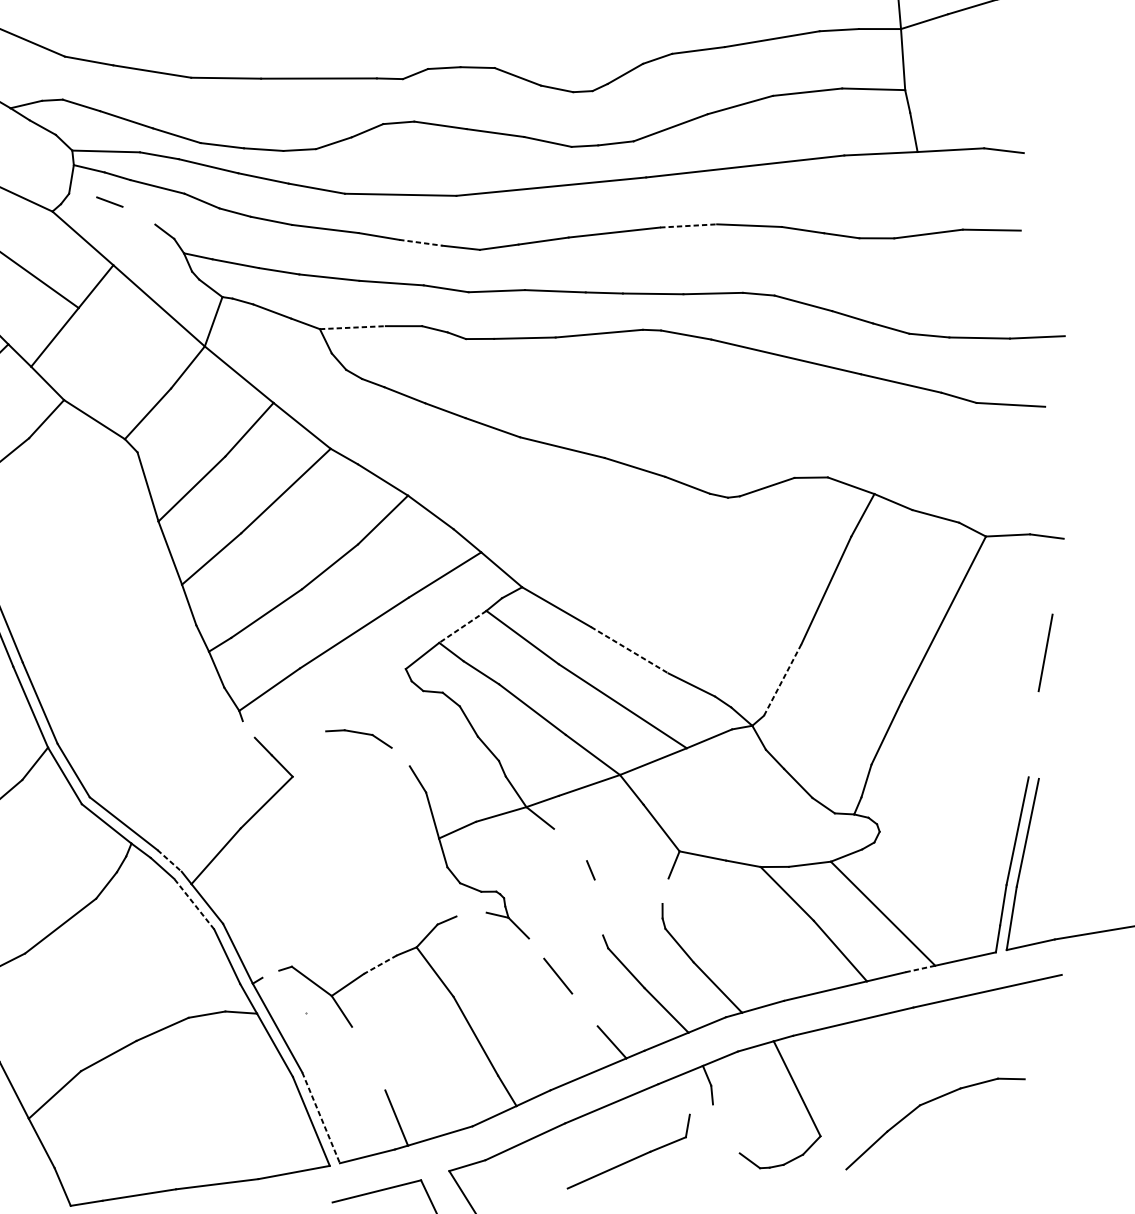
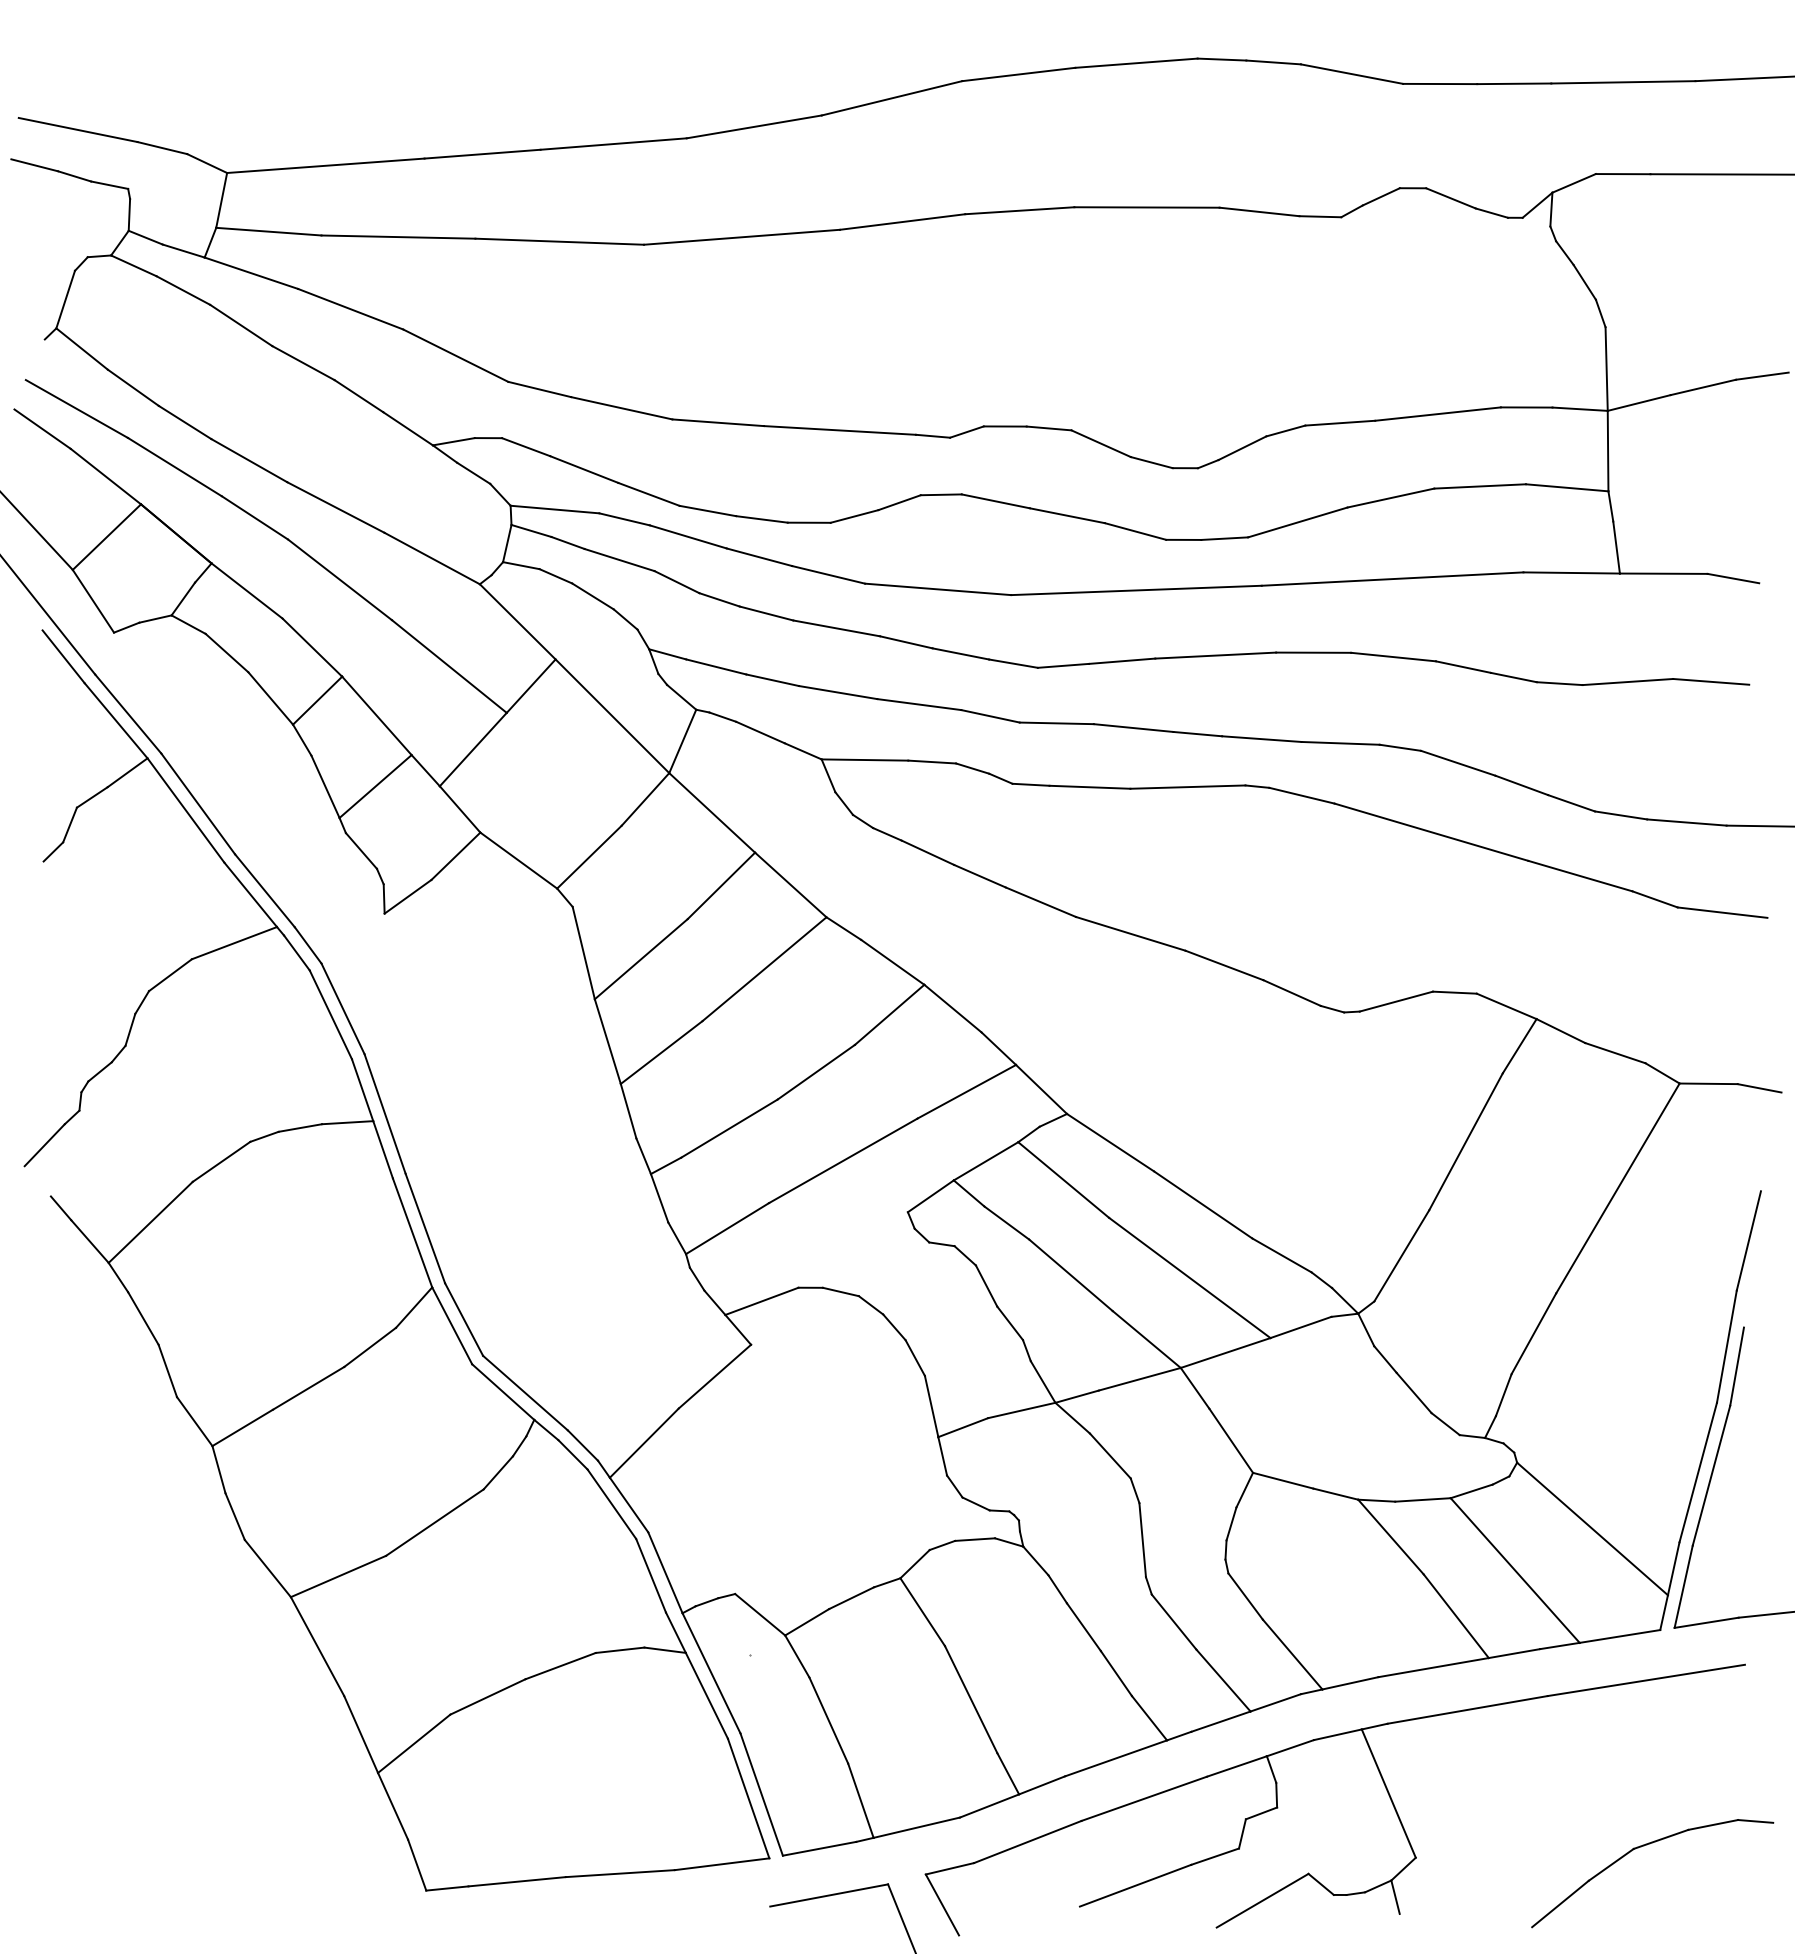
line: (83, 195) -> (521, 565), added
line: (138, 215) -> (592, 596), added
line: (688, 225) -> (1313, 652), dashed -> solid
line: (420, 242) -> (960, 653), dashed -> solid
line: (353, 328) -> (865, 760), dashed -> solid
line: (462, 627) -> (985, 1161), dashed -> solid
line: (629, 650) -> (1203, 1205), dashed -> solid
line: (783, 679) -> (1402, 1255), dashed -> solid
line: (248, 728) -> (696, 1278), added
line: (1033, 734) -> (1726, 1346), added
line: (298, 742) -> (761, 1300), added
line: (1041, 748) -> (1736, 1366), added
line: (400, 757) -> (894, 1327), added
line: (569, 844) -> (1109, 1455), added
line: (170, 860) -> (583, 1445), dashed -> solid
line: (939, 878) -> (1592, 1528), added
line: (665, 890) -> (1231, 1523), added
line: (193, 903) -> (611, 1503), dashed -> solid
line: (598, 907) -> (1142, 1540), added
line: (471, 914) -> (975, 1539), added
line: (536, 948) -> (1057, 1589), added
line: (380, 964) -> (851, 1598), dashed -> solid
line: (920, 968) -> (1560, 1645), dashed -> solid
line: (270, 974) -> (706, 1602), added
line: (584, 1009) -> (1115, 1673), added
line: (368, 1058) -> (828, 1720), added
part: (928, 1103) -> (1644, 1846), moved
line: (701, 1109) -> (1261, 1813), added
line: (320, 1117) -> (761, 1794), dashed -> solid
line: (806, 1166) -> (1395, 1896), added
line: (706, 1175) -> (1262, 1900), added

